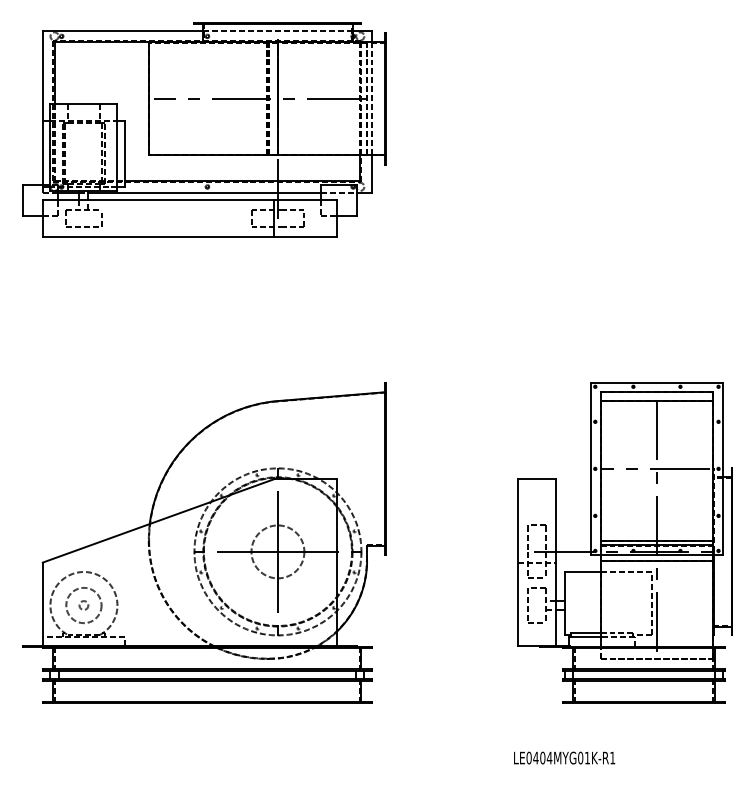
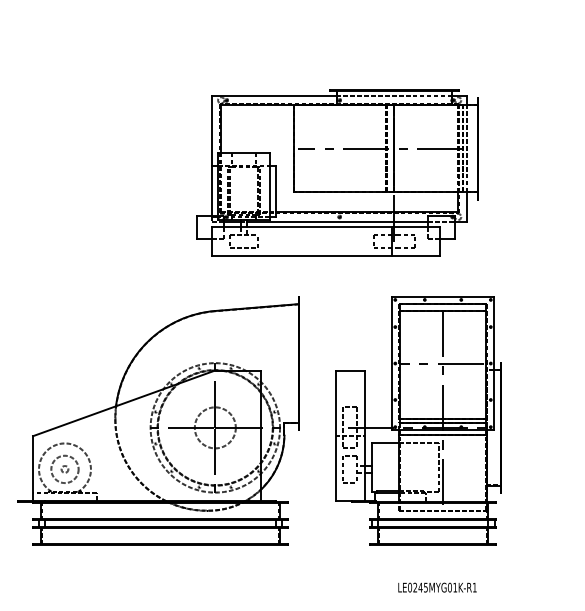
part: (204, 129) -> (337, 172), moved
part: (625, 542) -> (418, 420), moved
text: (542, 757) -> (420, 587), LE0404MYG01K-R1 -> LE0245MYG01K-R1

